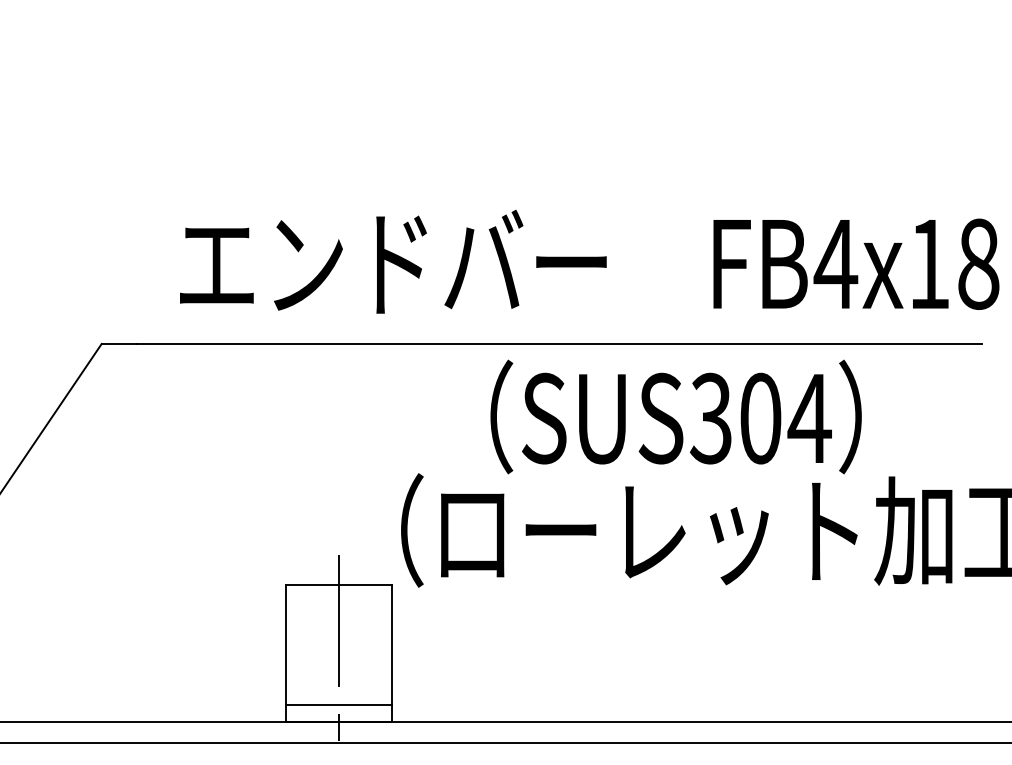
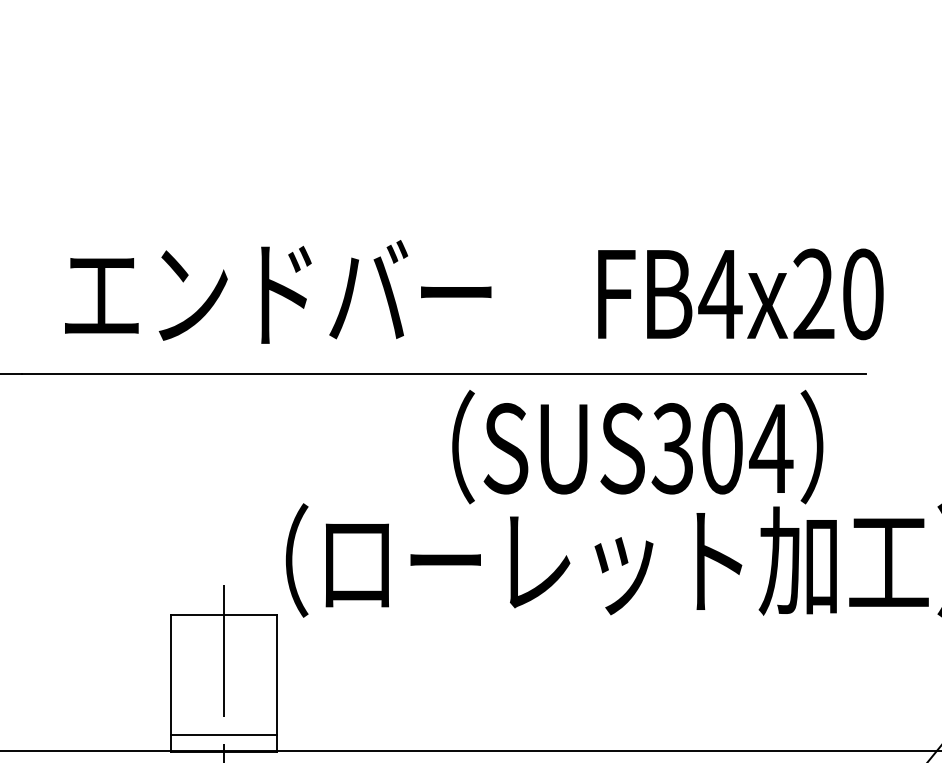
text: (953, 263) -> (838, 293), FB4x18 -> FB4x20
text: (675, 416) -> (637, 446), moved

